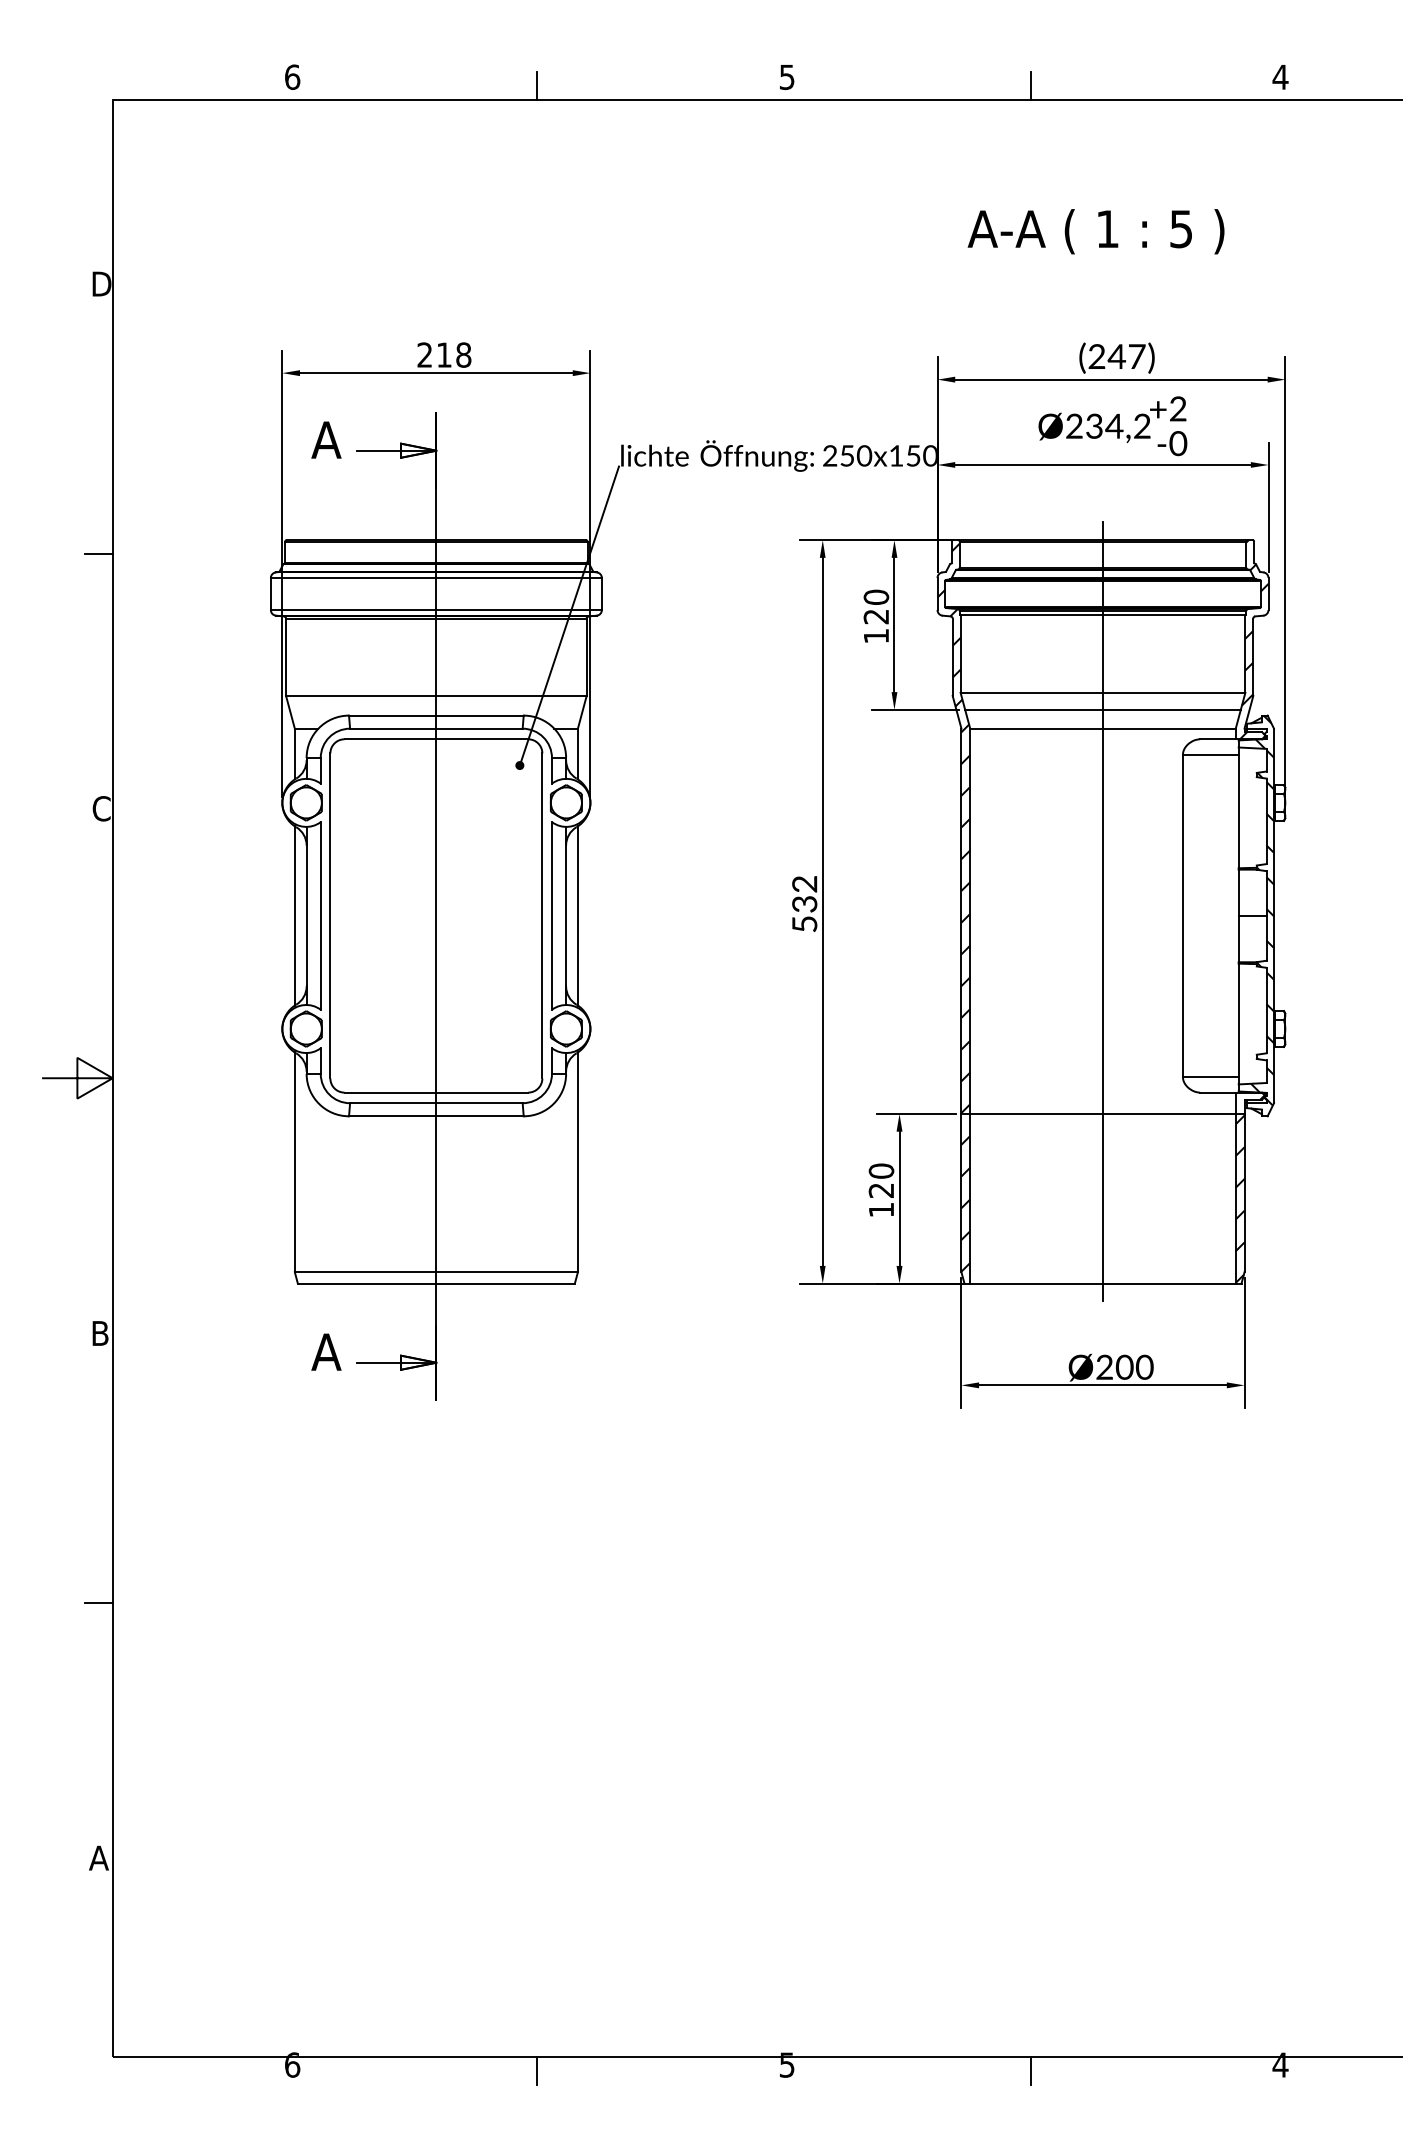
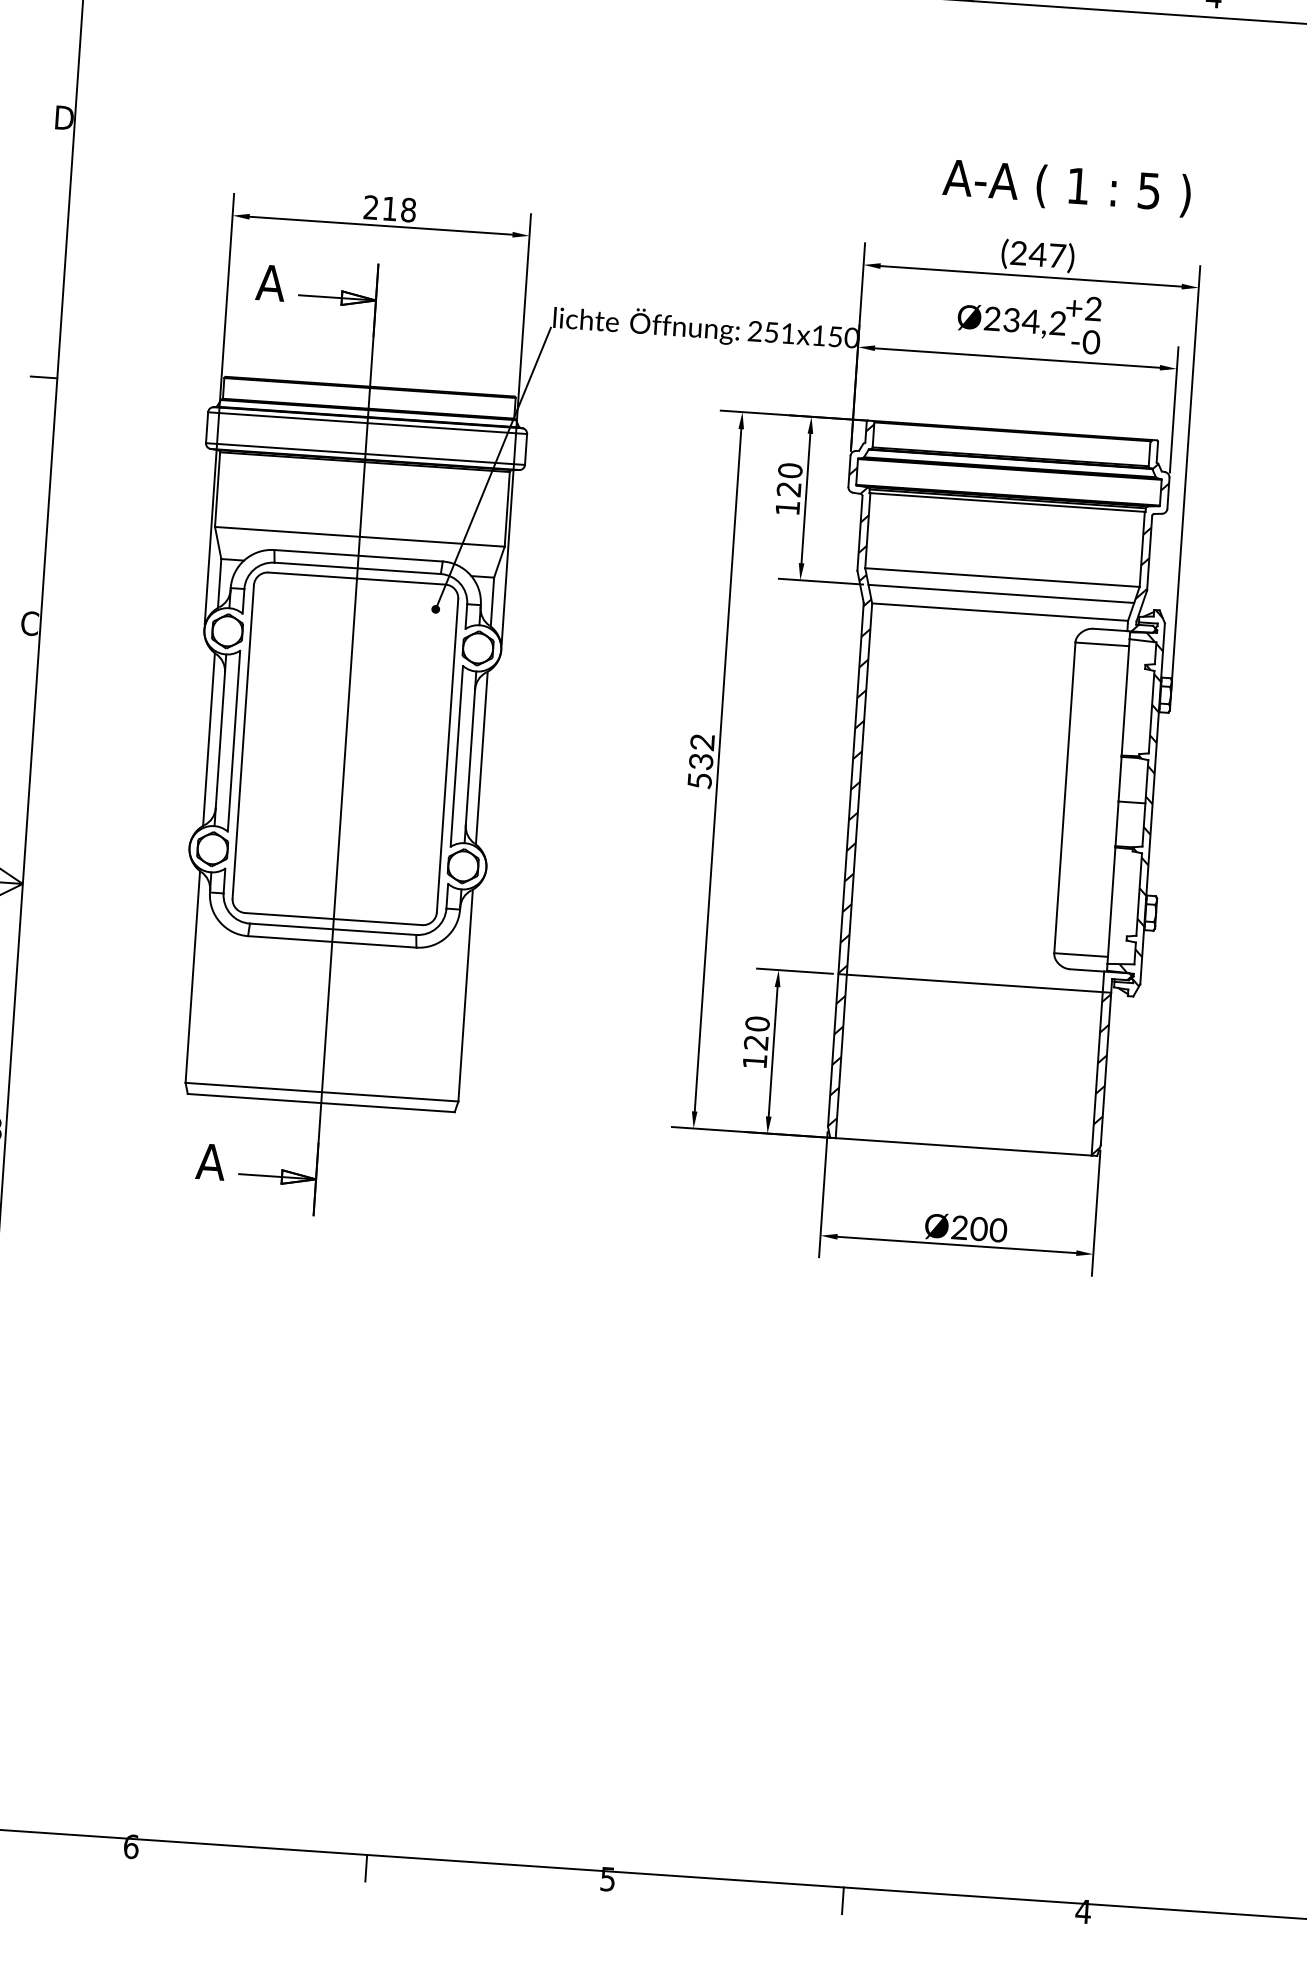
text: (1095, 231) -> (1066, 187), moved
text: (864, 455) -> (788, 333), 250x150 -> 251x150
line: (1103, 911) -> (988, 788), removed

